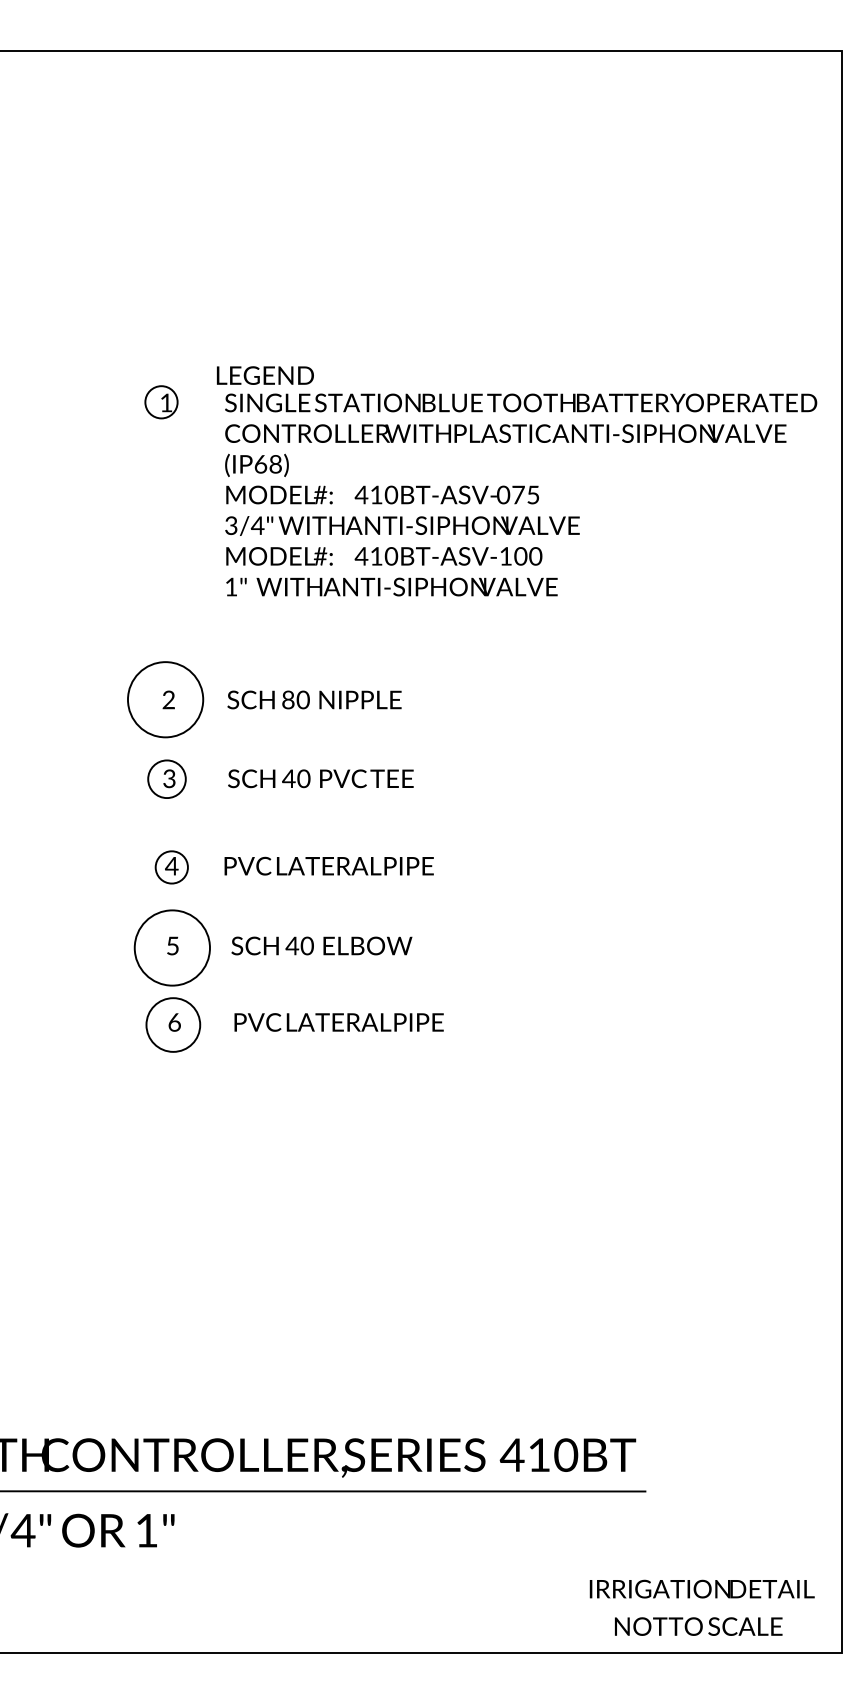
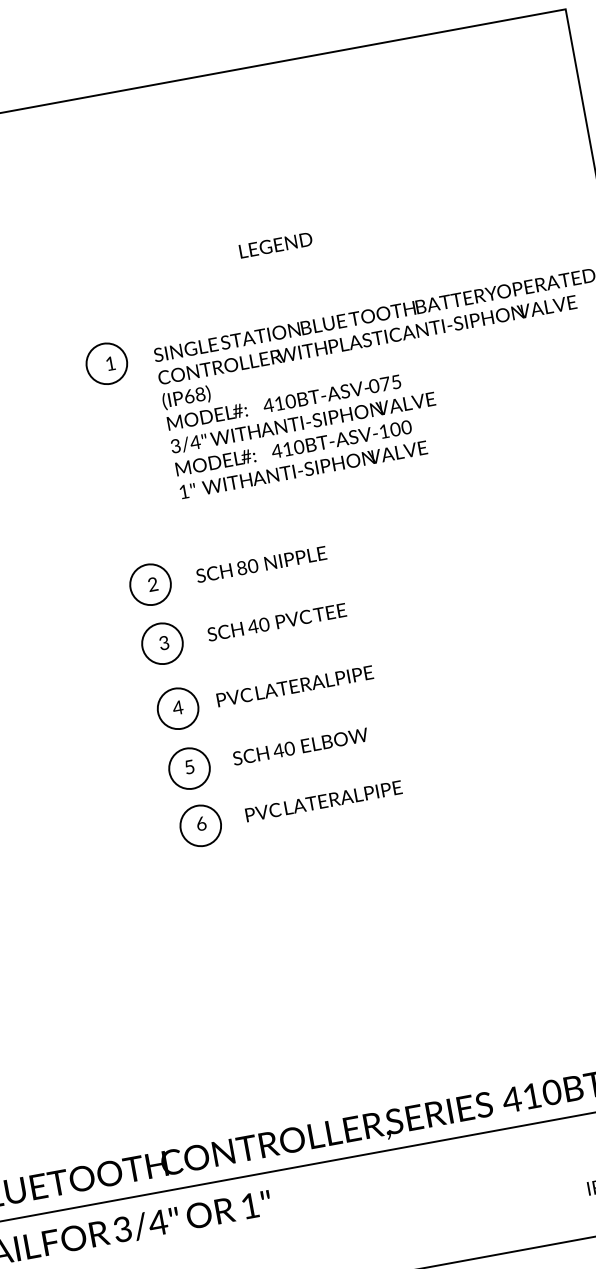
text: (265, 375) -> (275, 245), moved
circle: (161, 402) -> (106, 363), size x1.67
circle: (165, 699) -> (150, 584), size x0.71
circle: (166, 779) -> (162, 643), size x1.43
circle: (171, 867) -> (177, 708), size x1.67
circle: (172, 947) -> (189, 768), size x0.71

